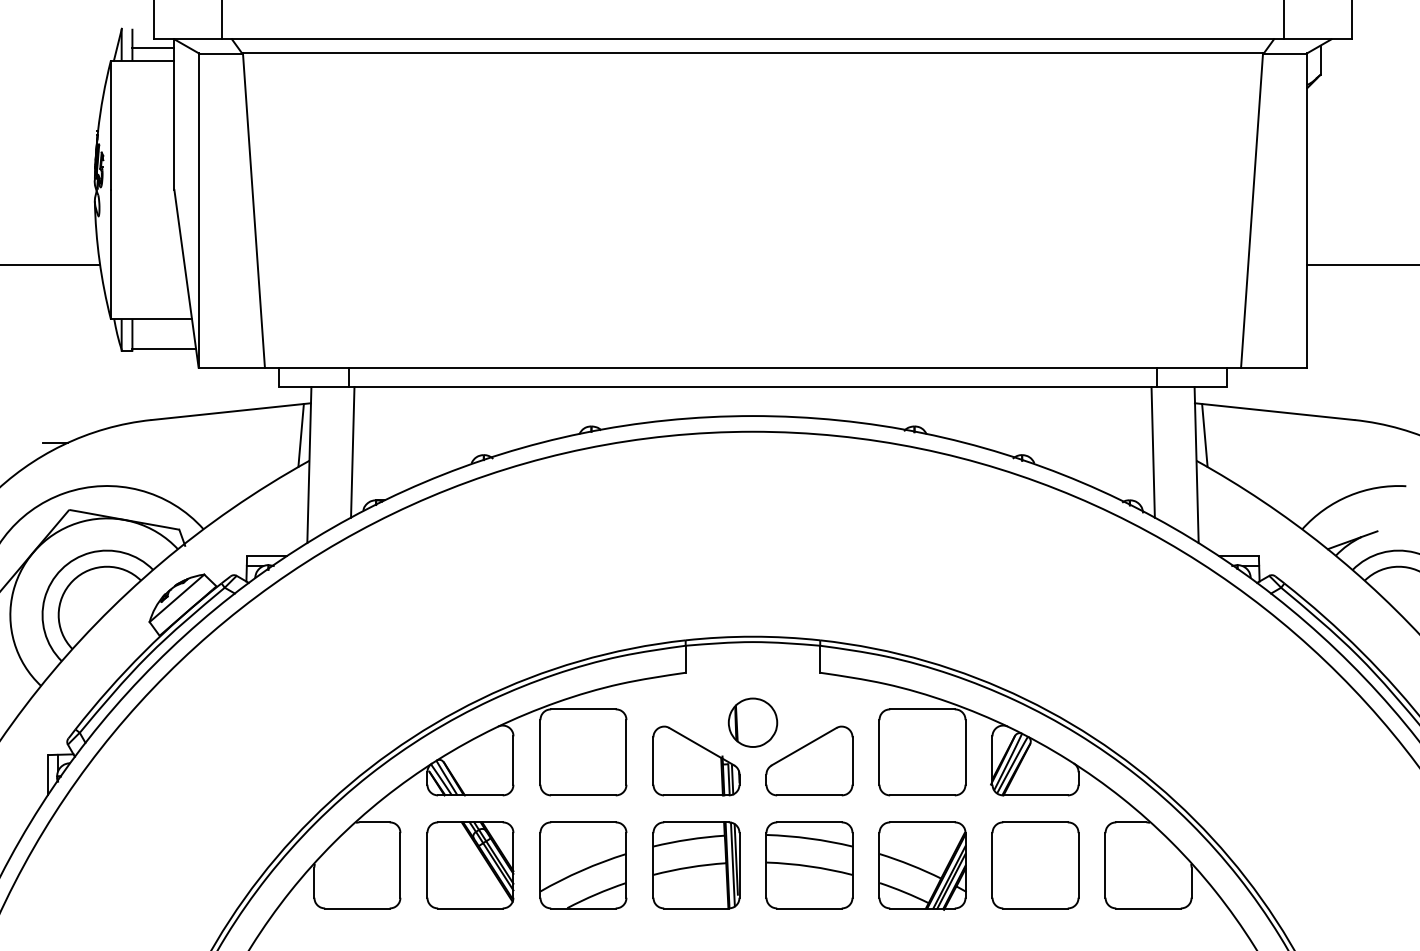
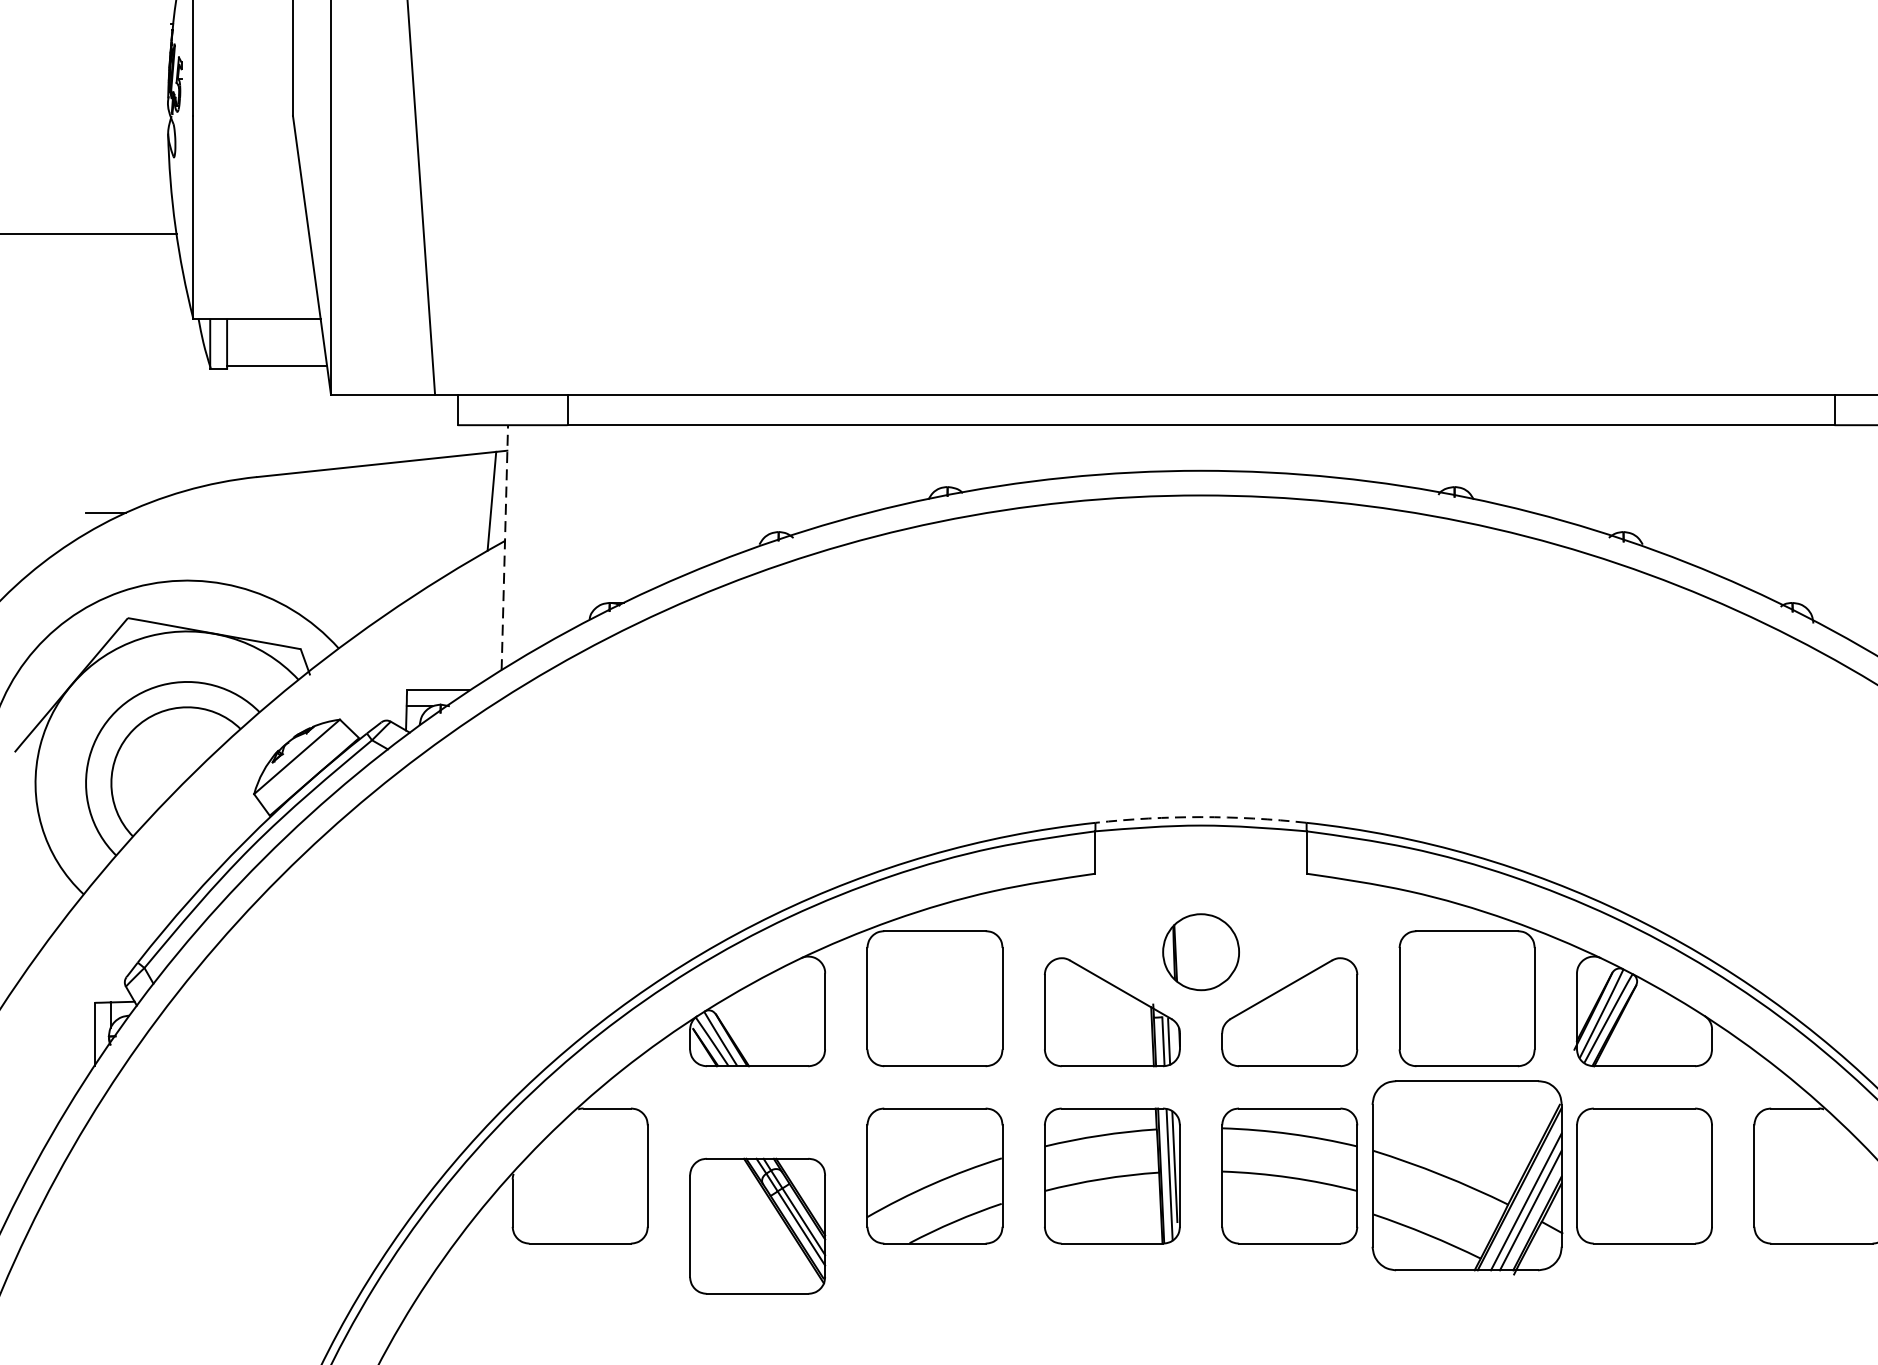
line: (352, 452) -> (572, 527), removed
line: (1152, 452) -> (1828, 527), removed
line: (309, 464) -> (505, 546), solid -> dashed
arc: (752, 636) -> (1200, 816), solid -> dashed
part: (470, 865) -> (757, 1226), moved
part: (922, 865) -> (1467, 1176), size x1.4

